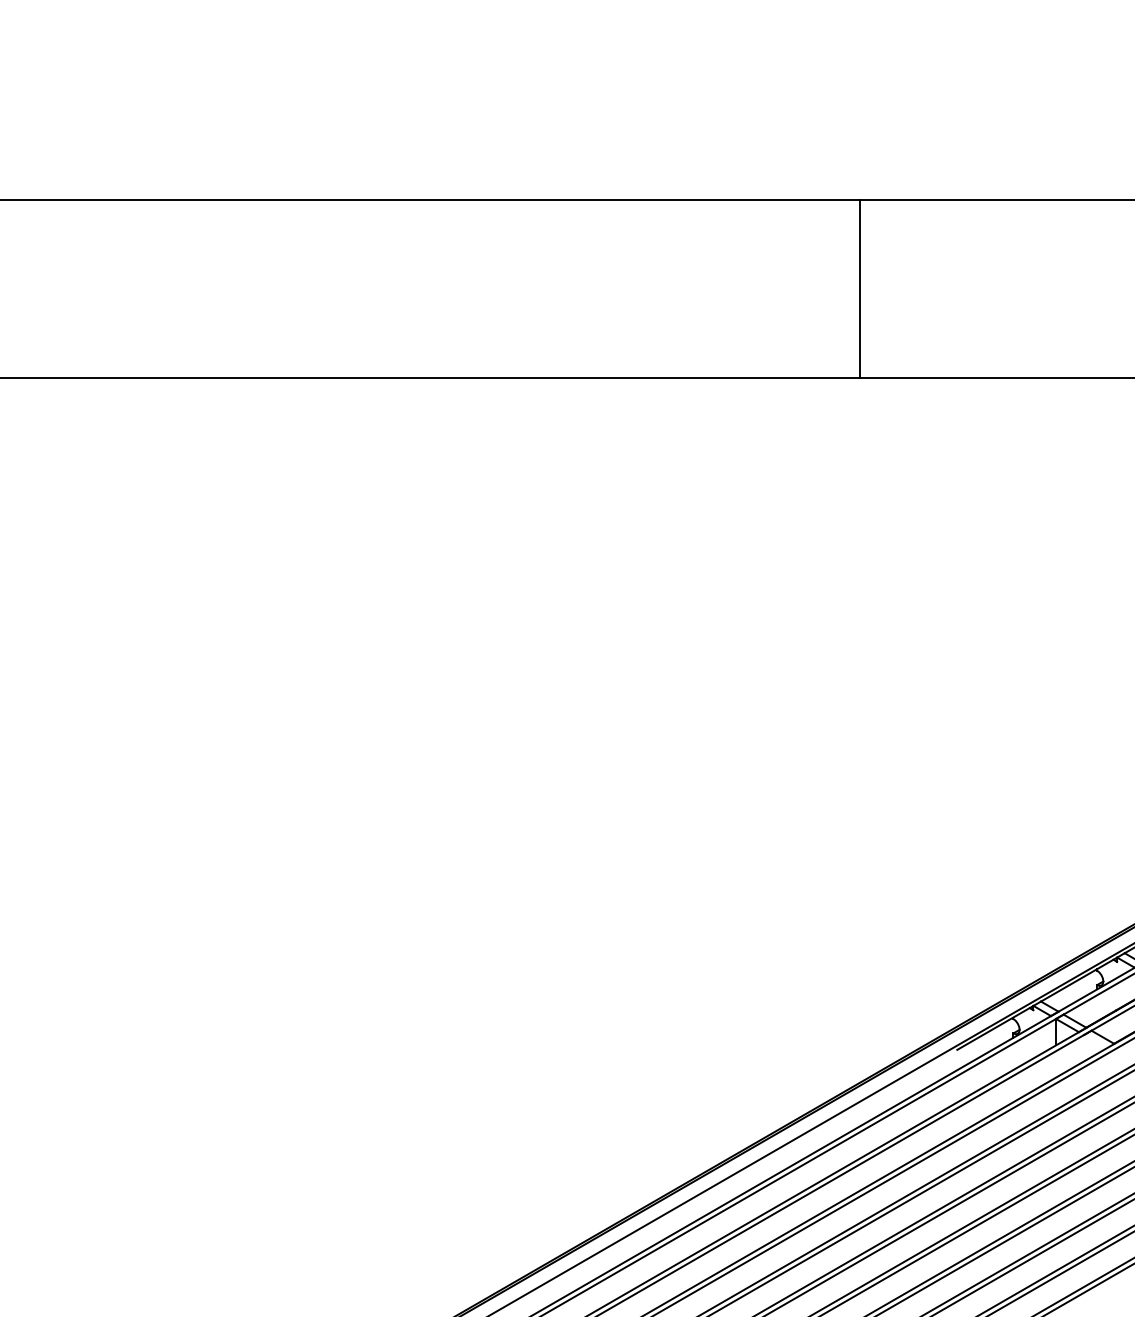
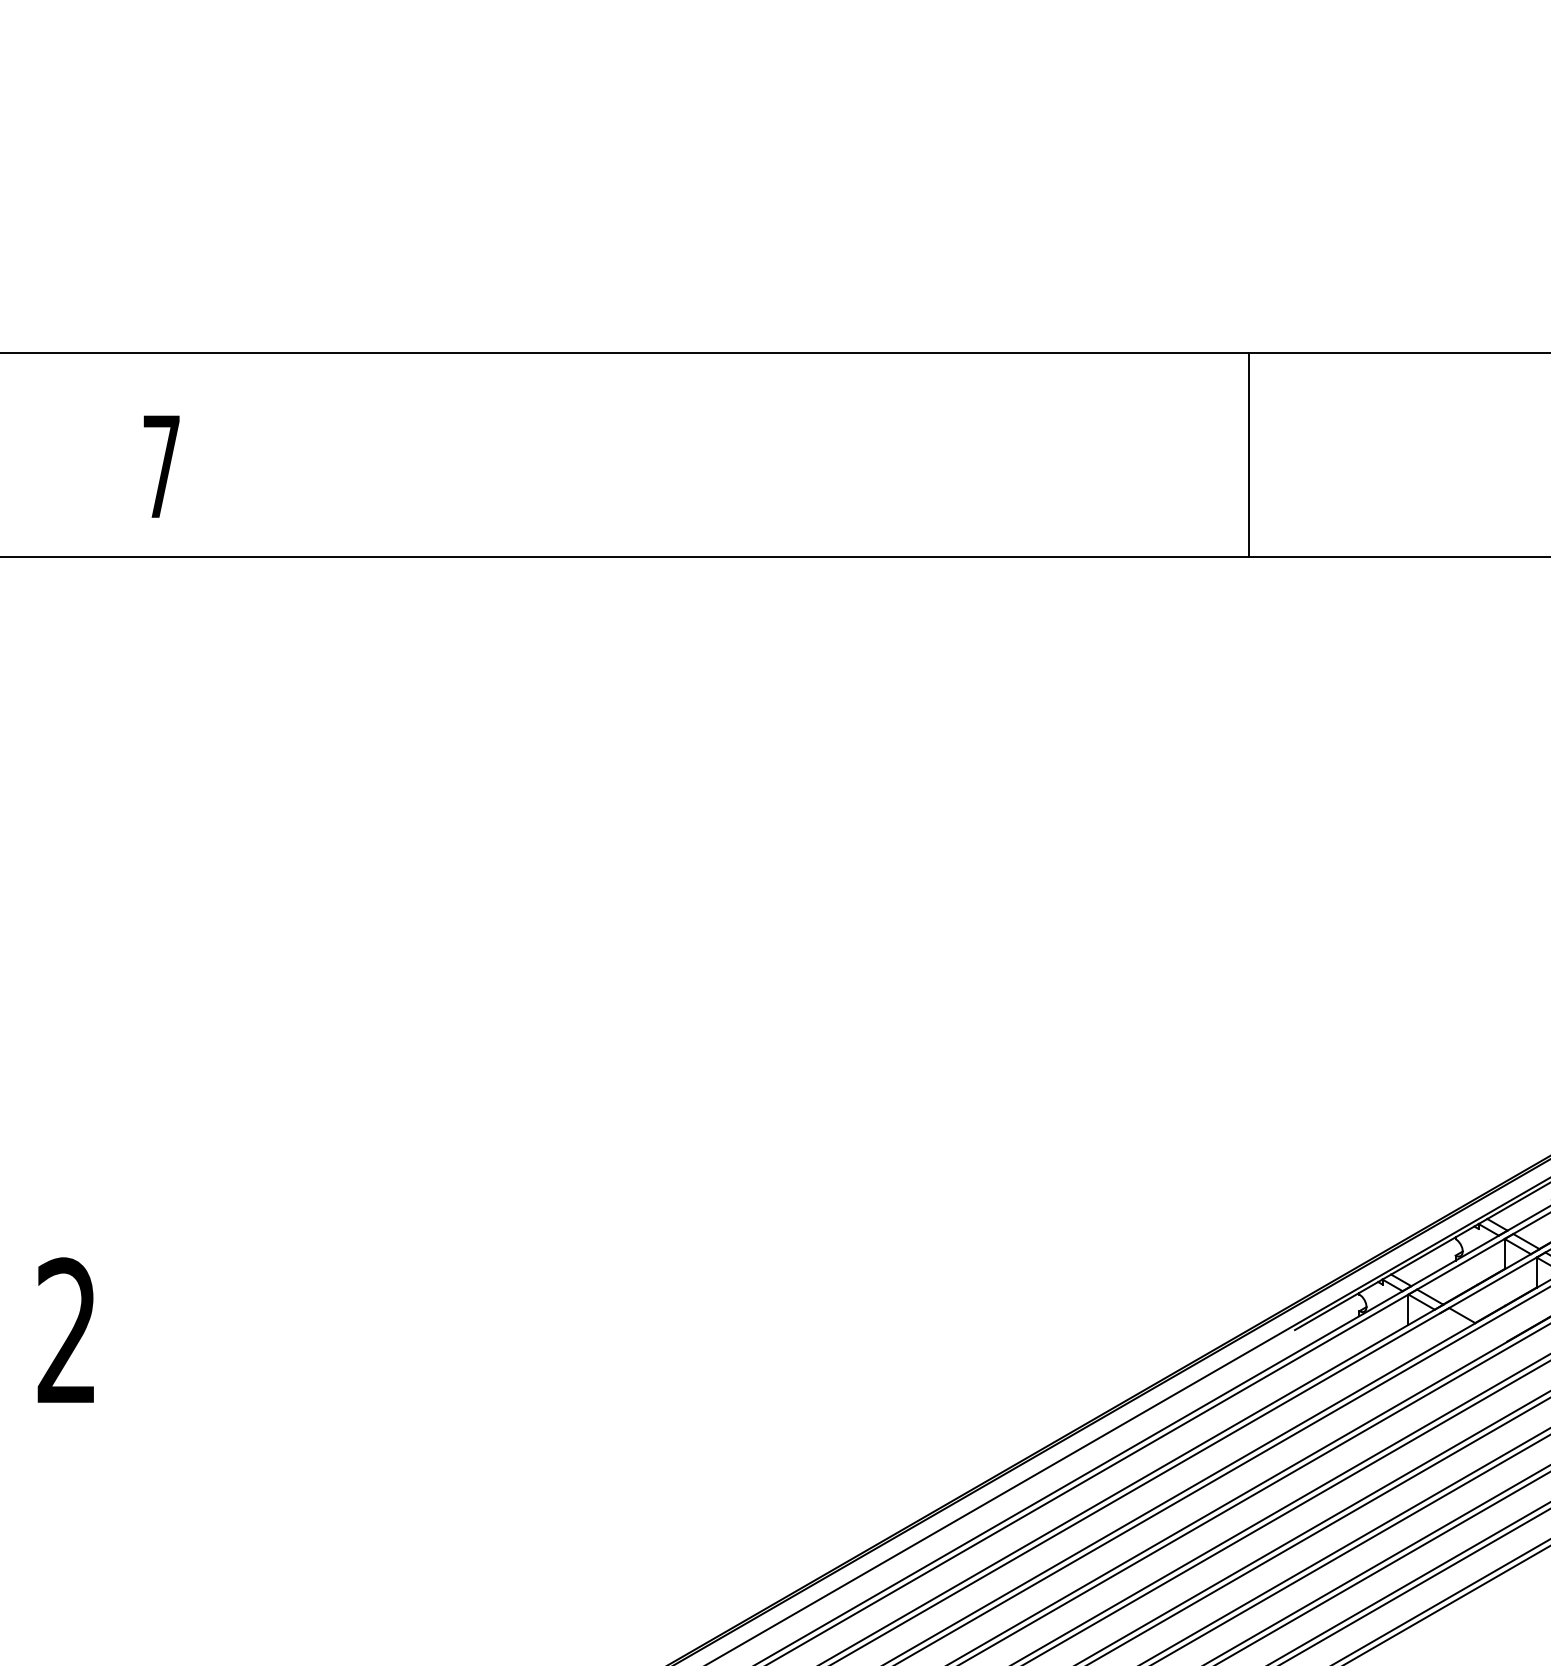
line: (860, 288) -> (1249, 455), moved

